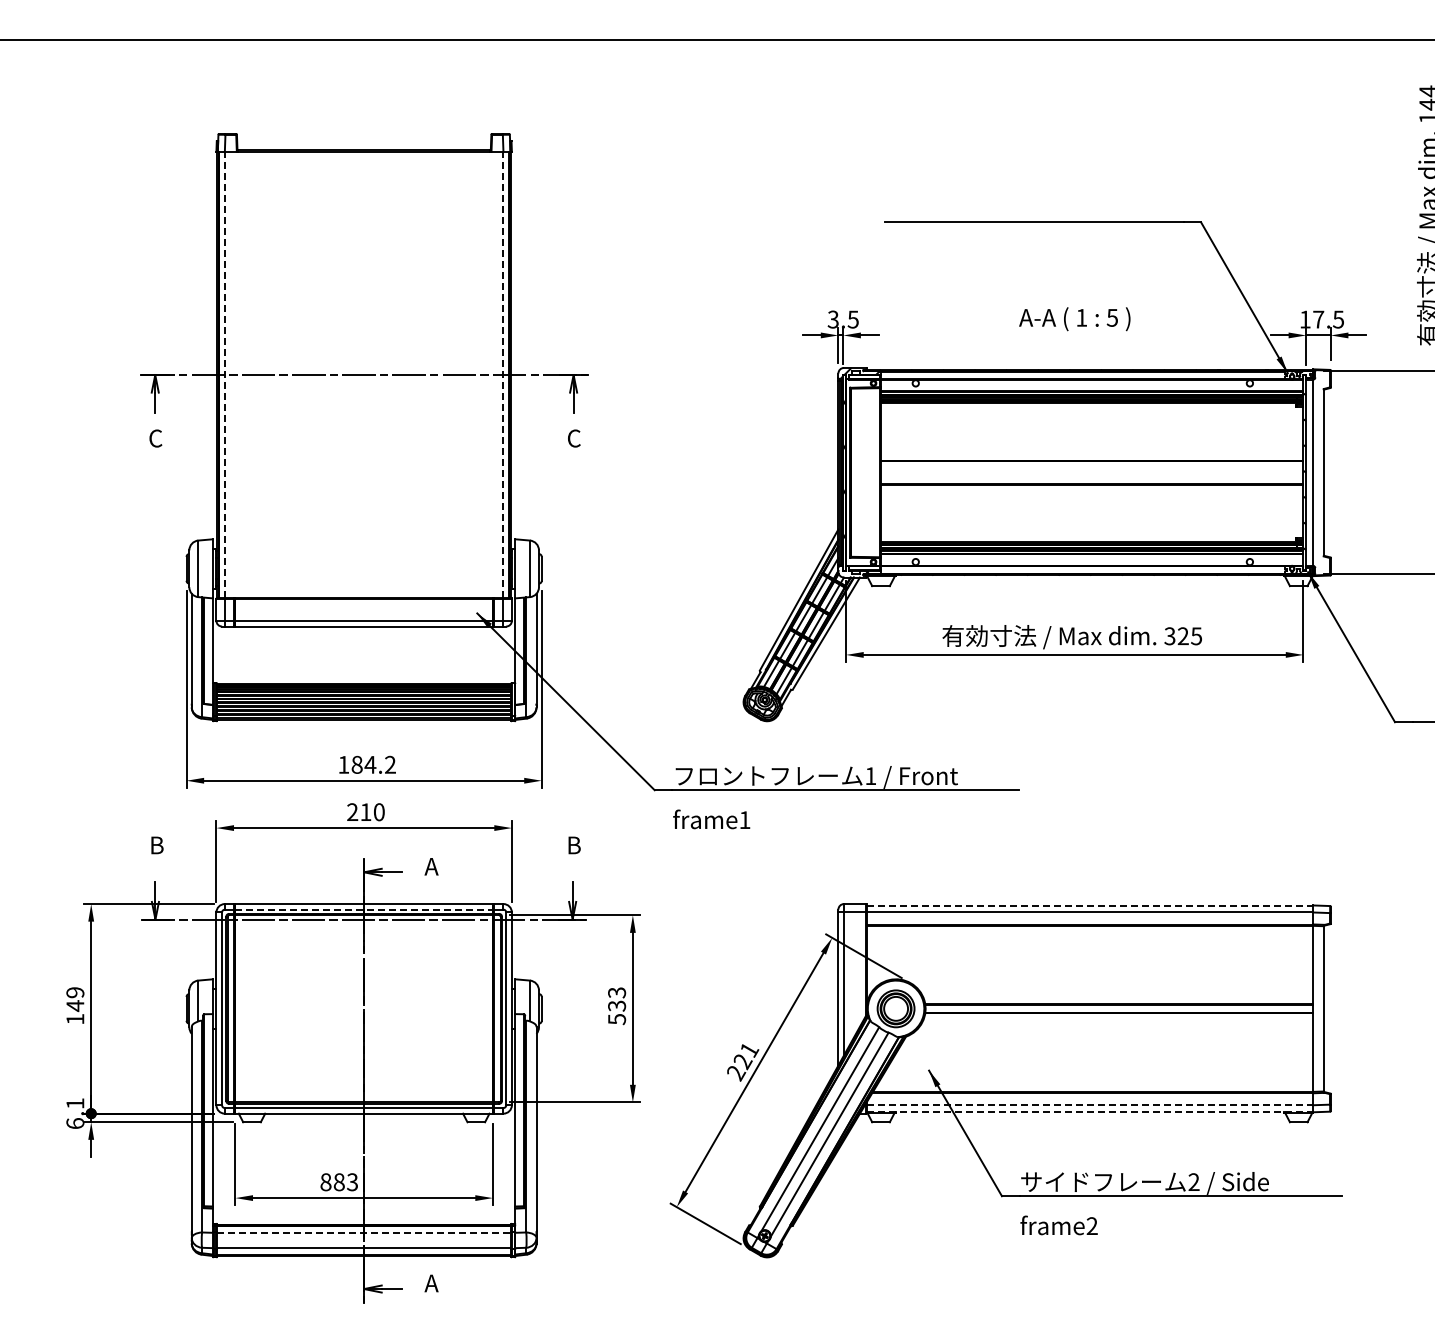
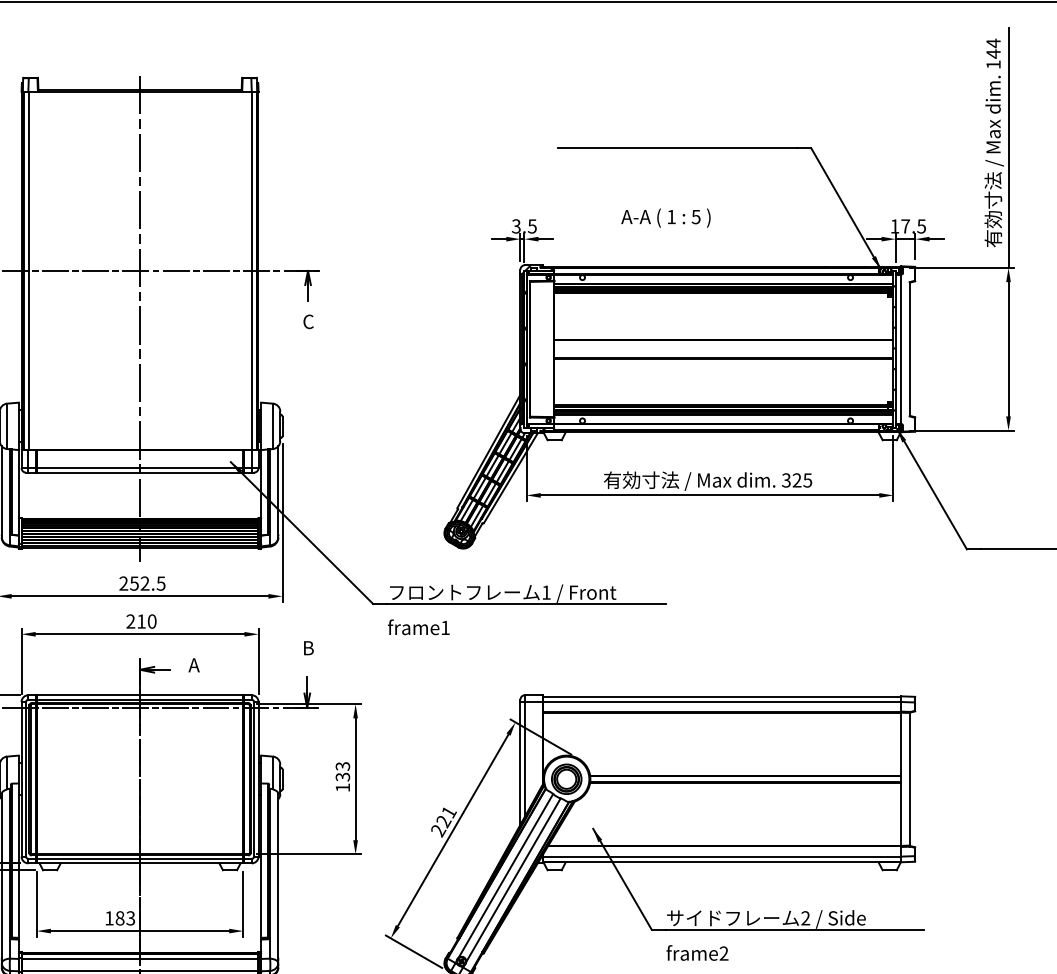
text: (1074, 319) -> (665, 218), moved
line: (225, 374) -> (28, 270), dashed -> solid
line: (503, 374) -> (251, 270), dashed -> solid
line: (364, 434) -> (140, 318), added
text: (366, 764) -> (141, 583), 184.2 -> 252.5
line: (1090, 906) -> (722, 697), dashed -> solid
line: (364, 909) -> (140, 699), dashed -> solid
text: (617, 1019) -> (343, 787), 533 -> 133
line: (1090, 1105) -> (722, 856), dashed -> solid
line: (1090, 1111) -> (722, 861), dashed -> solid
text: (325, 1182) -> (109, 918), 883 -> 183
line: (364, 1232) -> (140, 958), dashed -> solid

